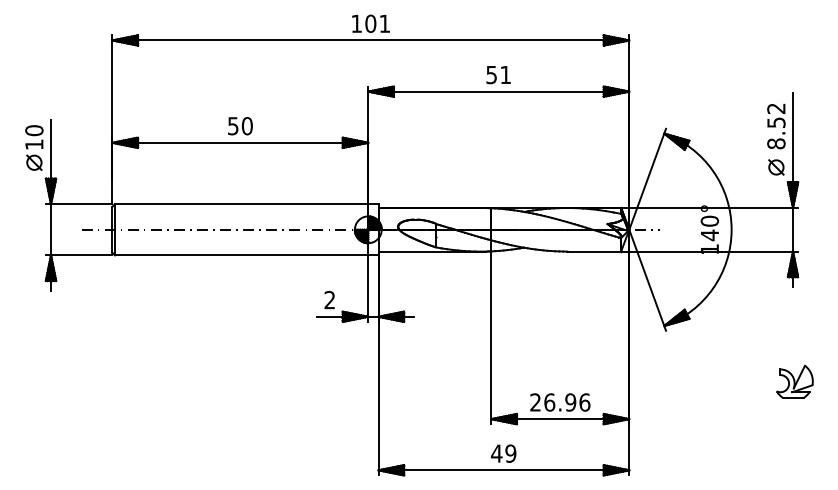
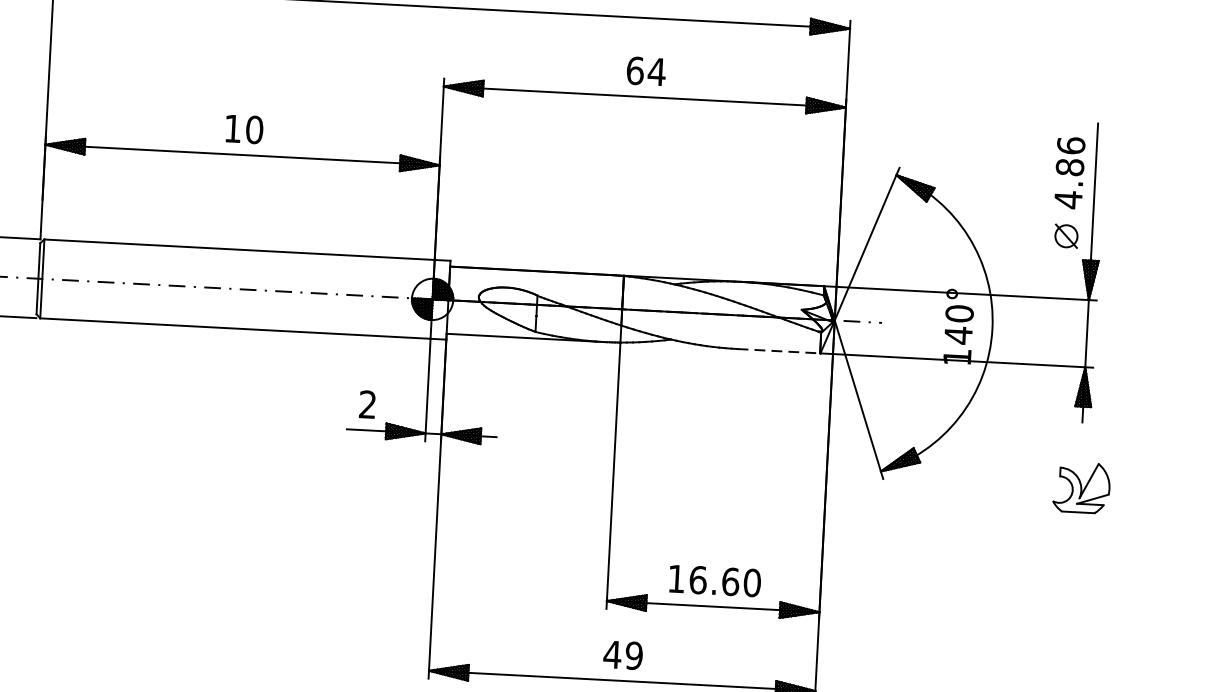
text: (498, 74) -> (645, 70), 51 -> 64
text: (233, 126) -> (233, 129), 50 -> 10
text: (776, 126) -> (1069, 173), 8.52 -> 4.86
line: (594, 251) -> (779, 351), solid -> dashed
part: (794, 381) -> (1081, 487), moved
text: (560, 402) -> (714, 580), 26.96 -> 16.60

